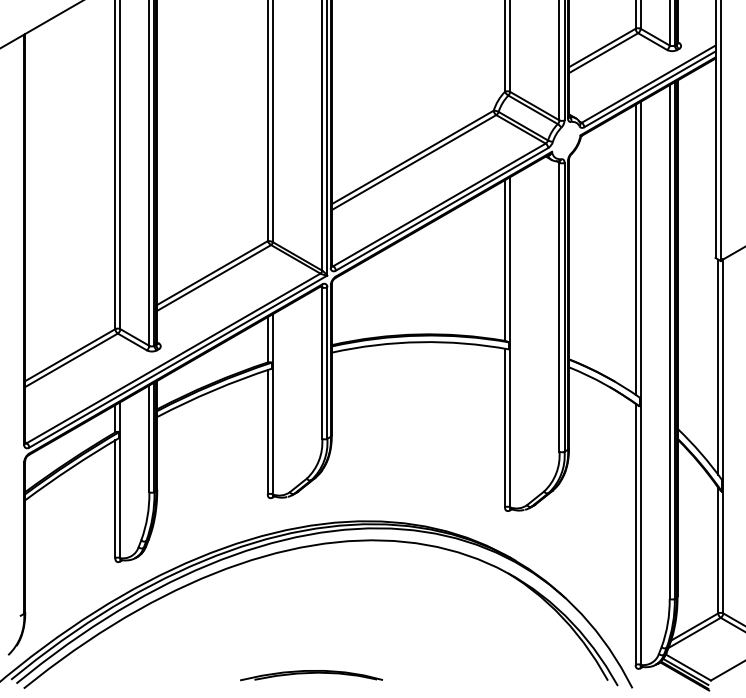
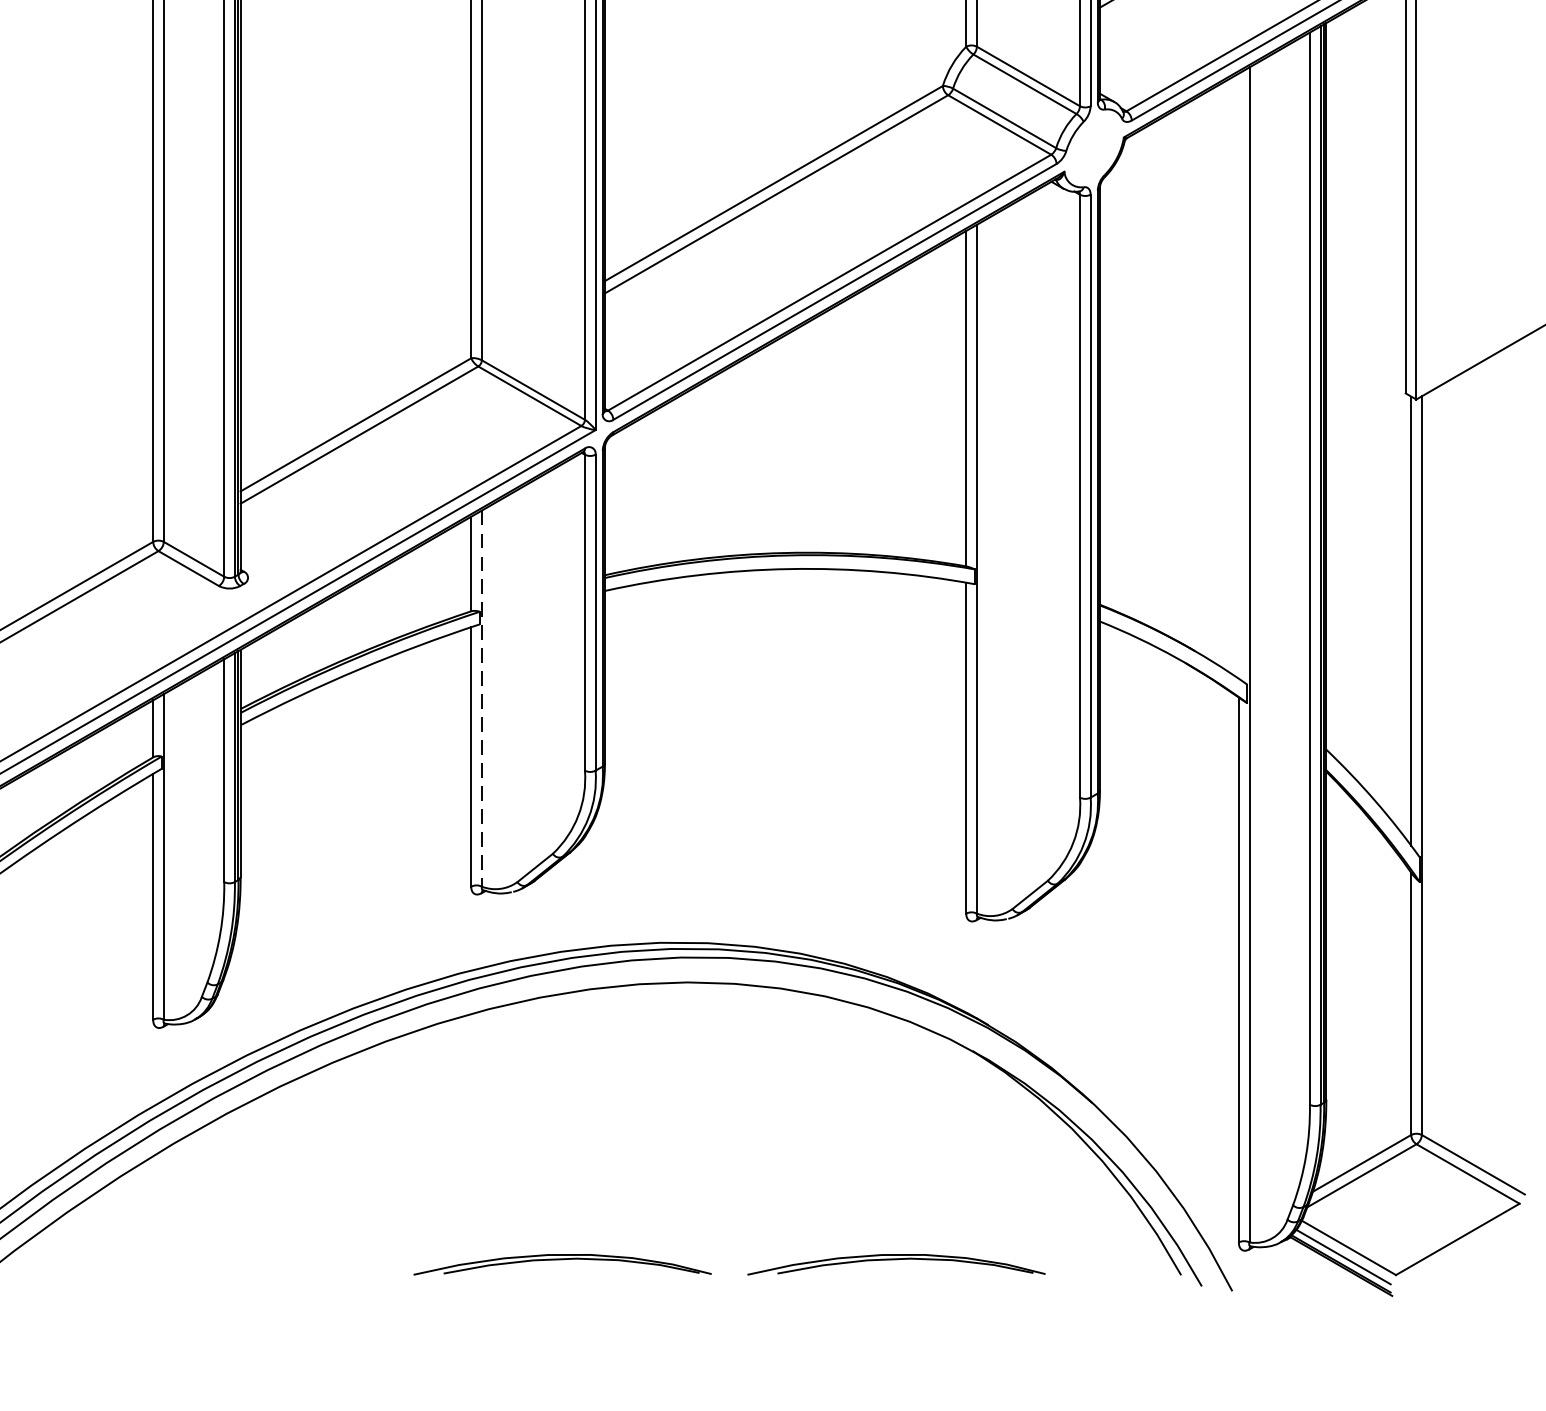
line: (635, 249) -> (1238, 375), removed
line: (272, 404) -> (481, 699), solid -> dashed
part: (471, 675) -> (896, 1264), added

